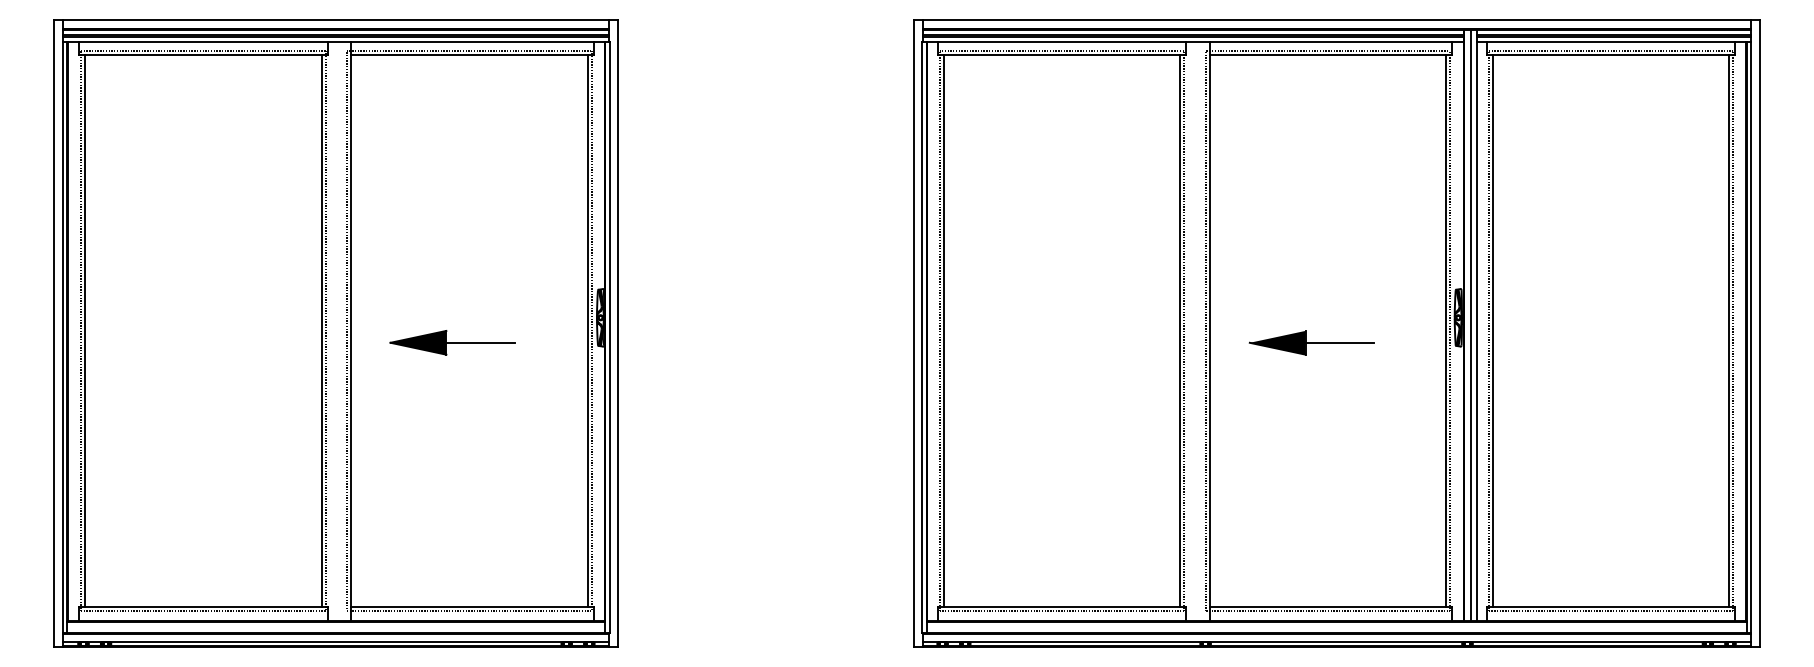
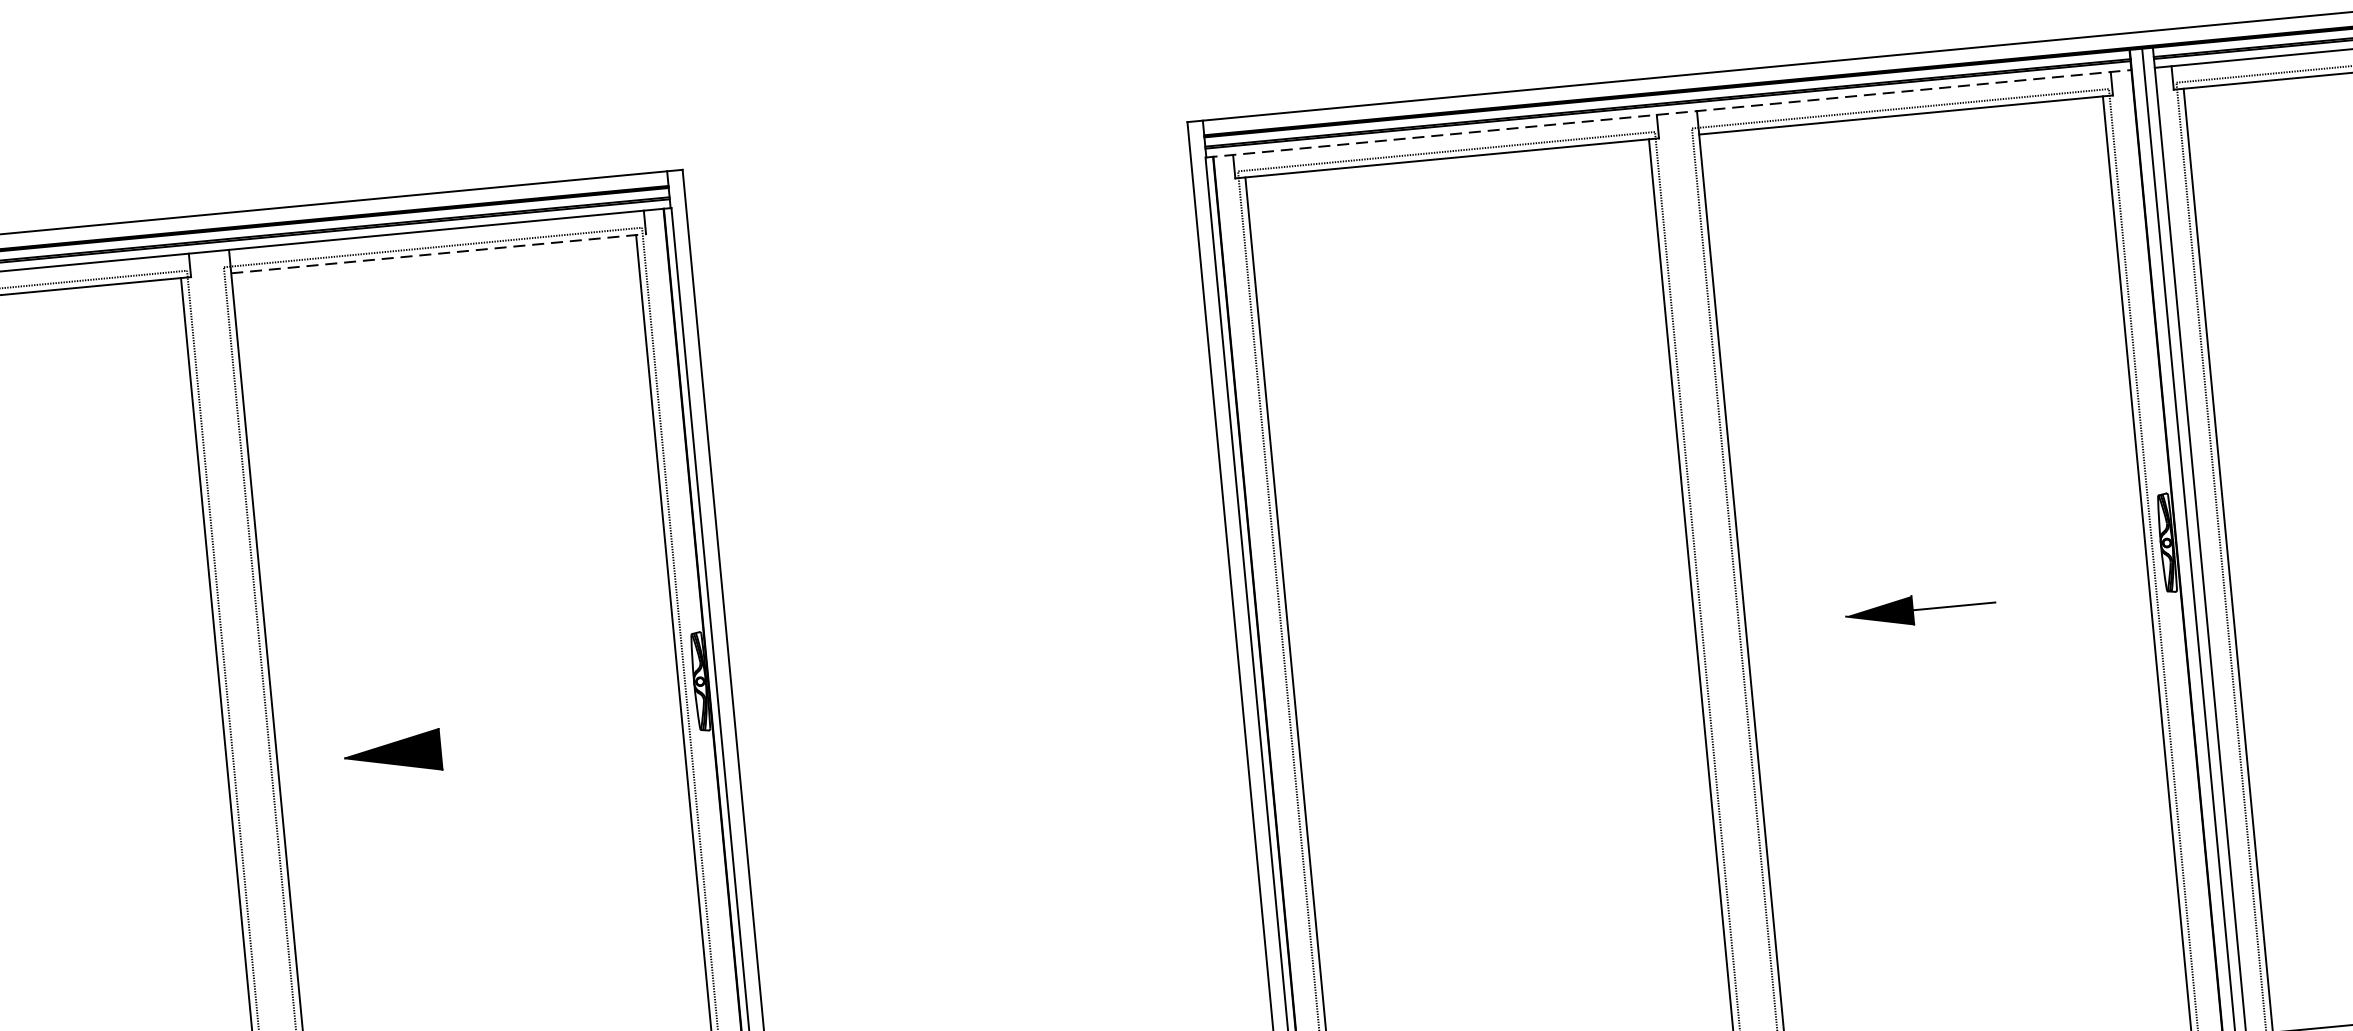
line: (1192, 41) -> (1667, 113), solid -> dashed
line: (472, 55) -> (438, 253), solid -> dashed
line: (480, 342) -> (498, 743), removed
part: (1311, 342) -> (1919, 608), size x0.7

